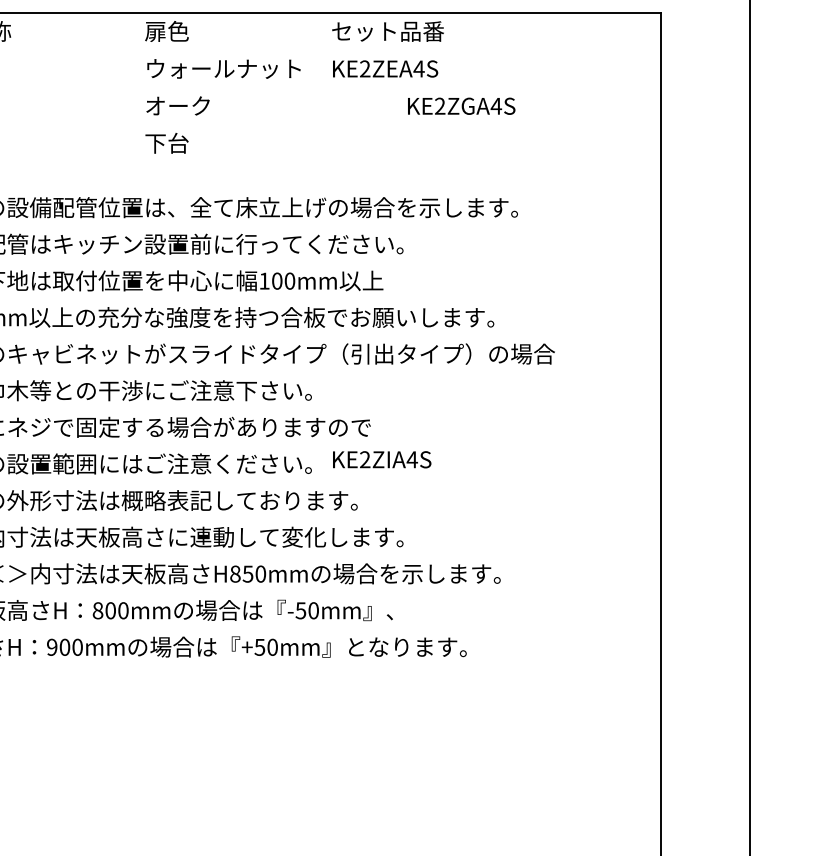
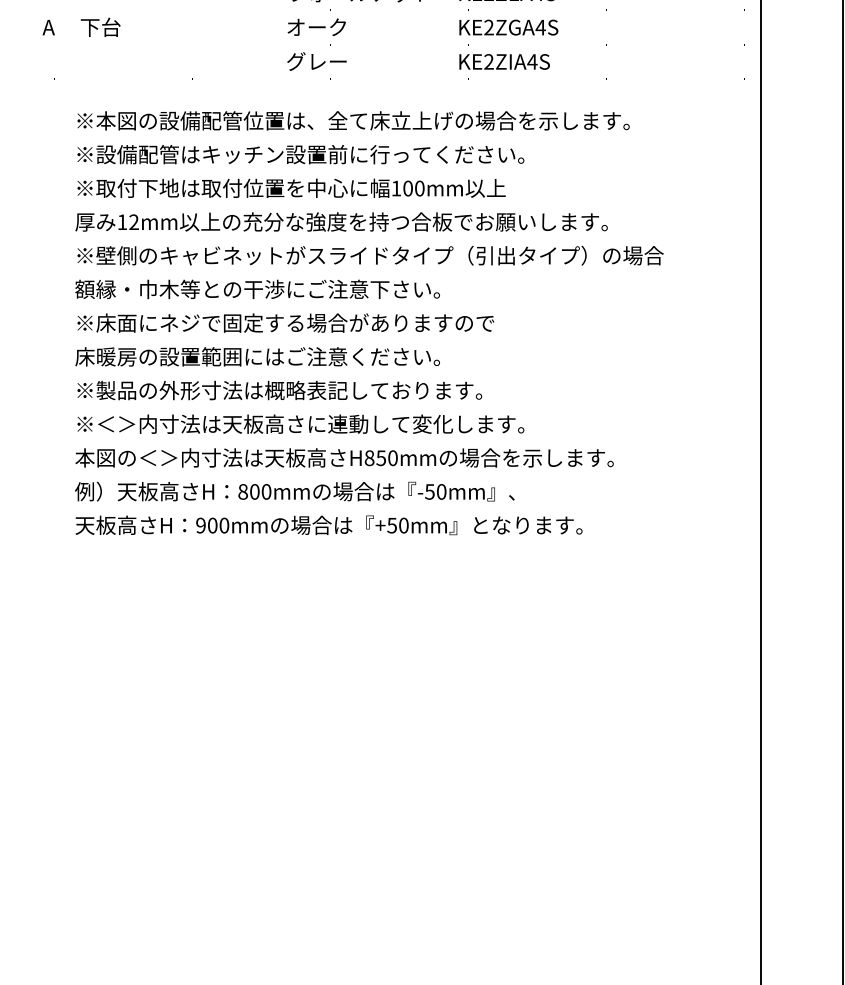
text: (461, 106) -> (508, 27), moved
text: (177, 143) -> (316, 61), 下台 -> グレー
text: (381, 459) -> (504, 61), moved

